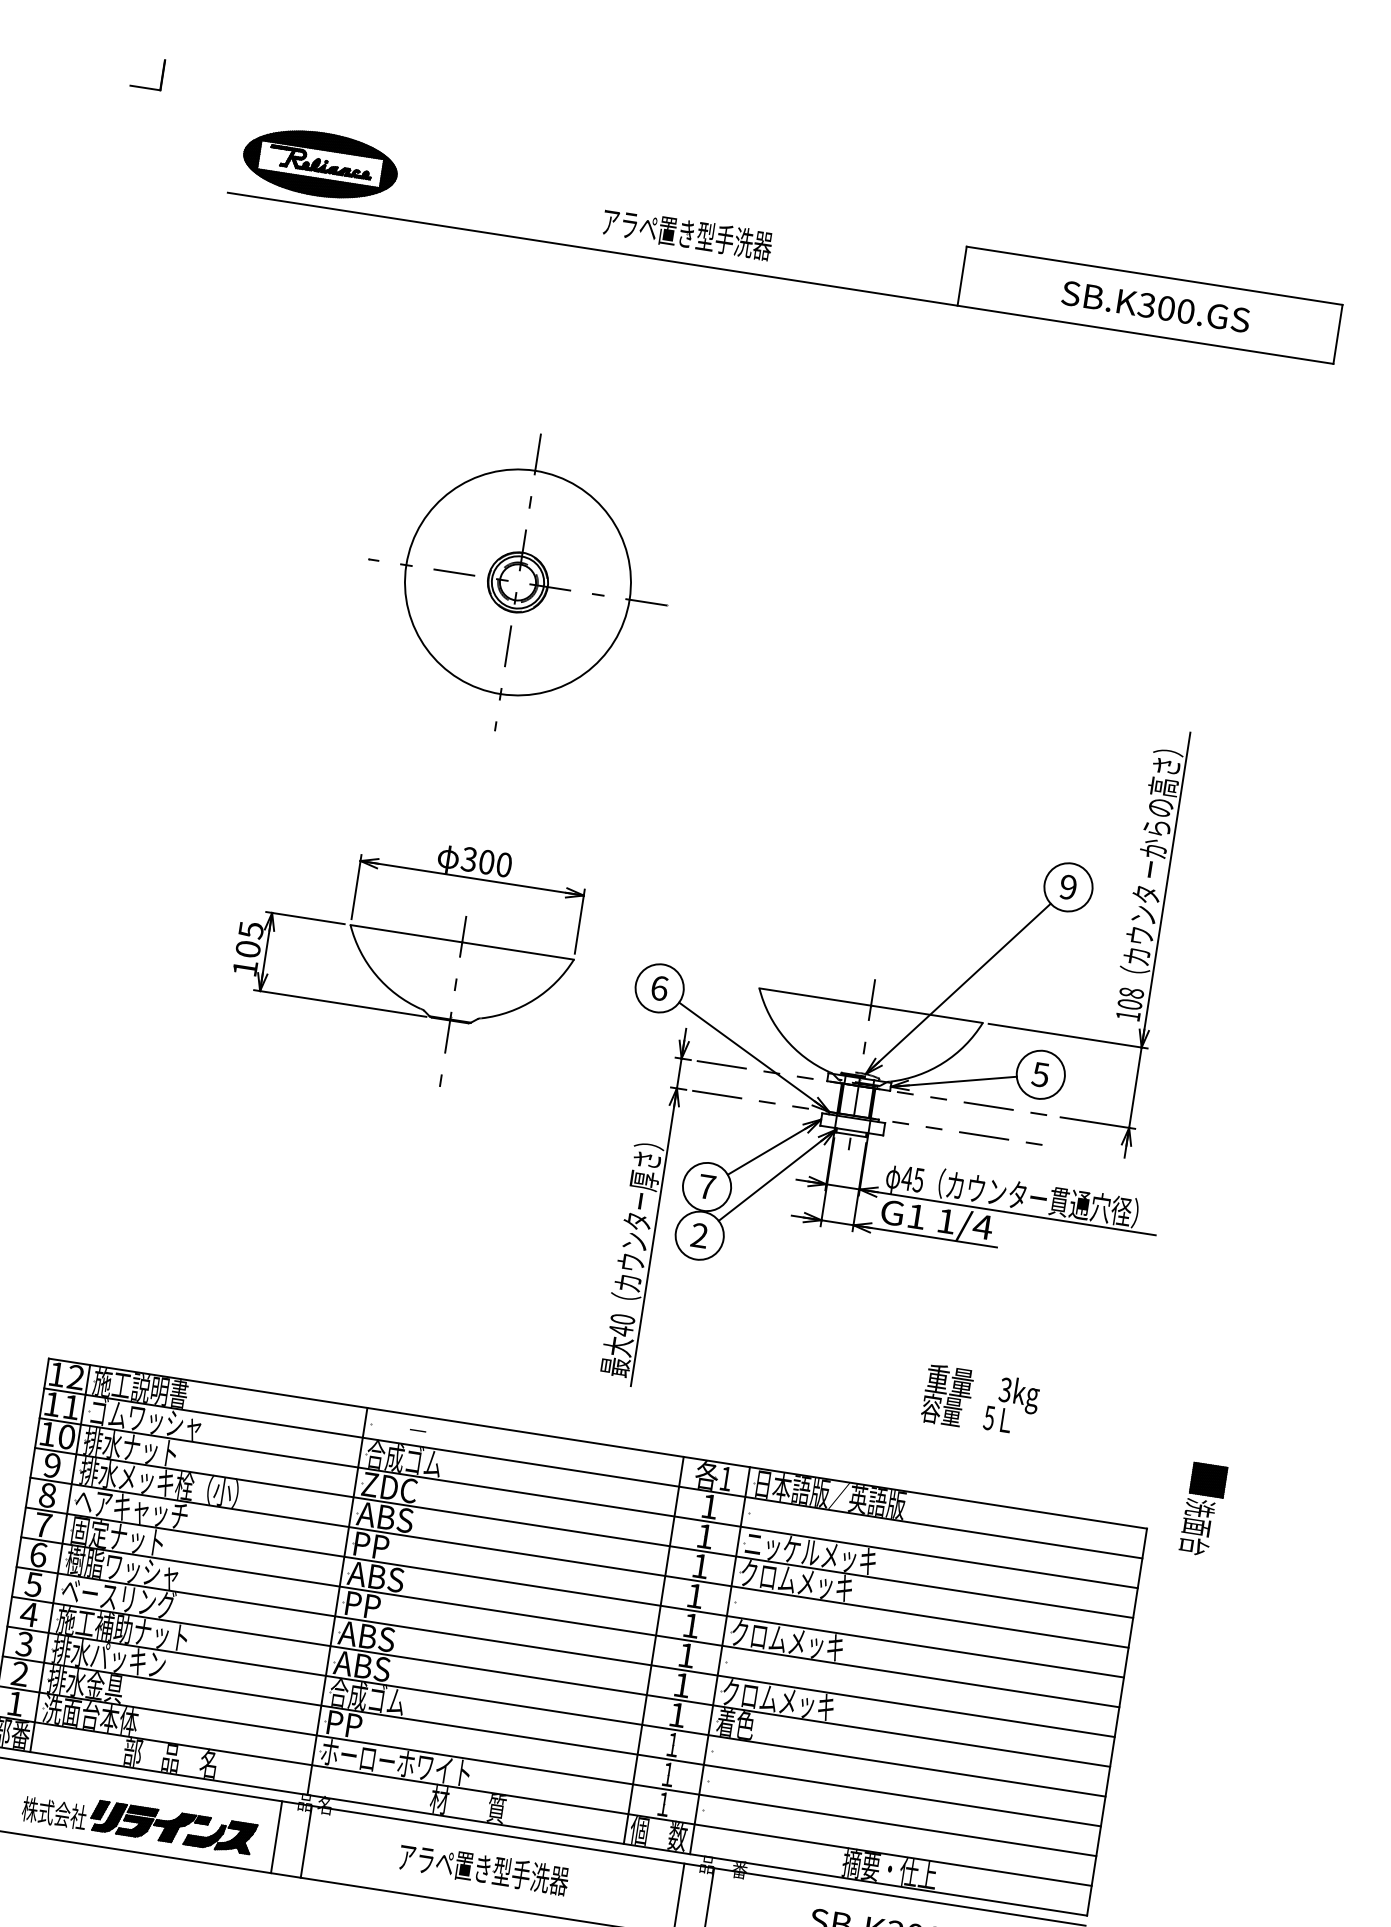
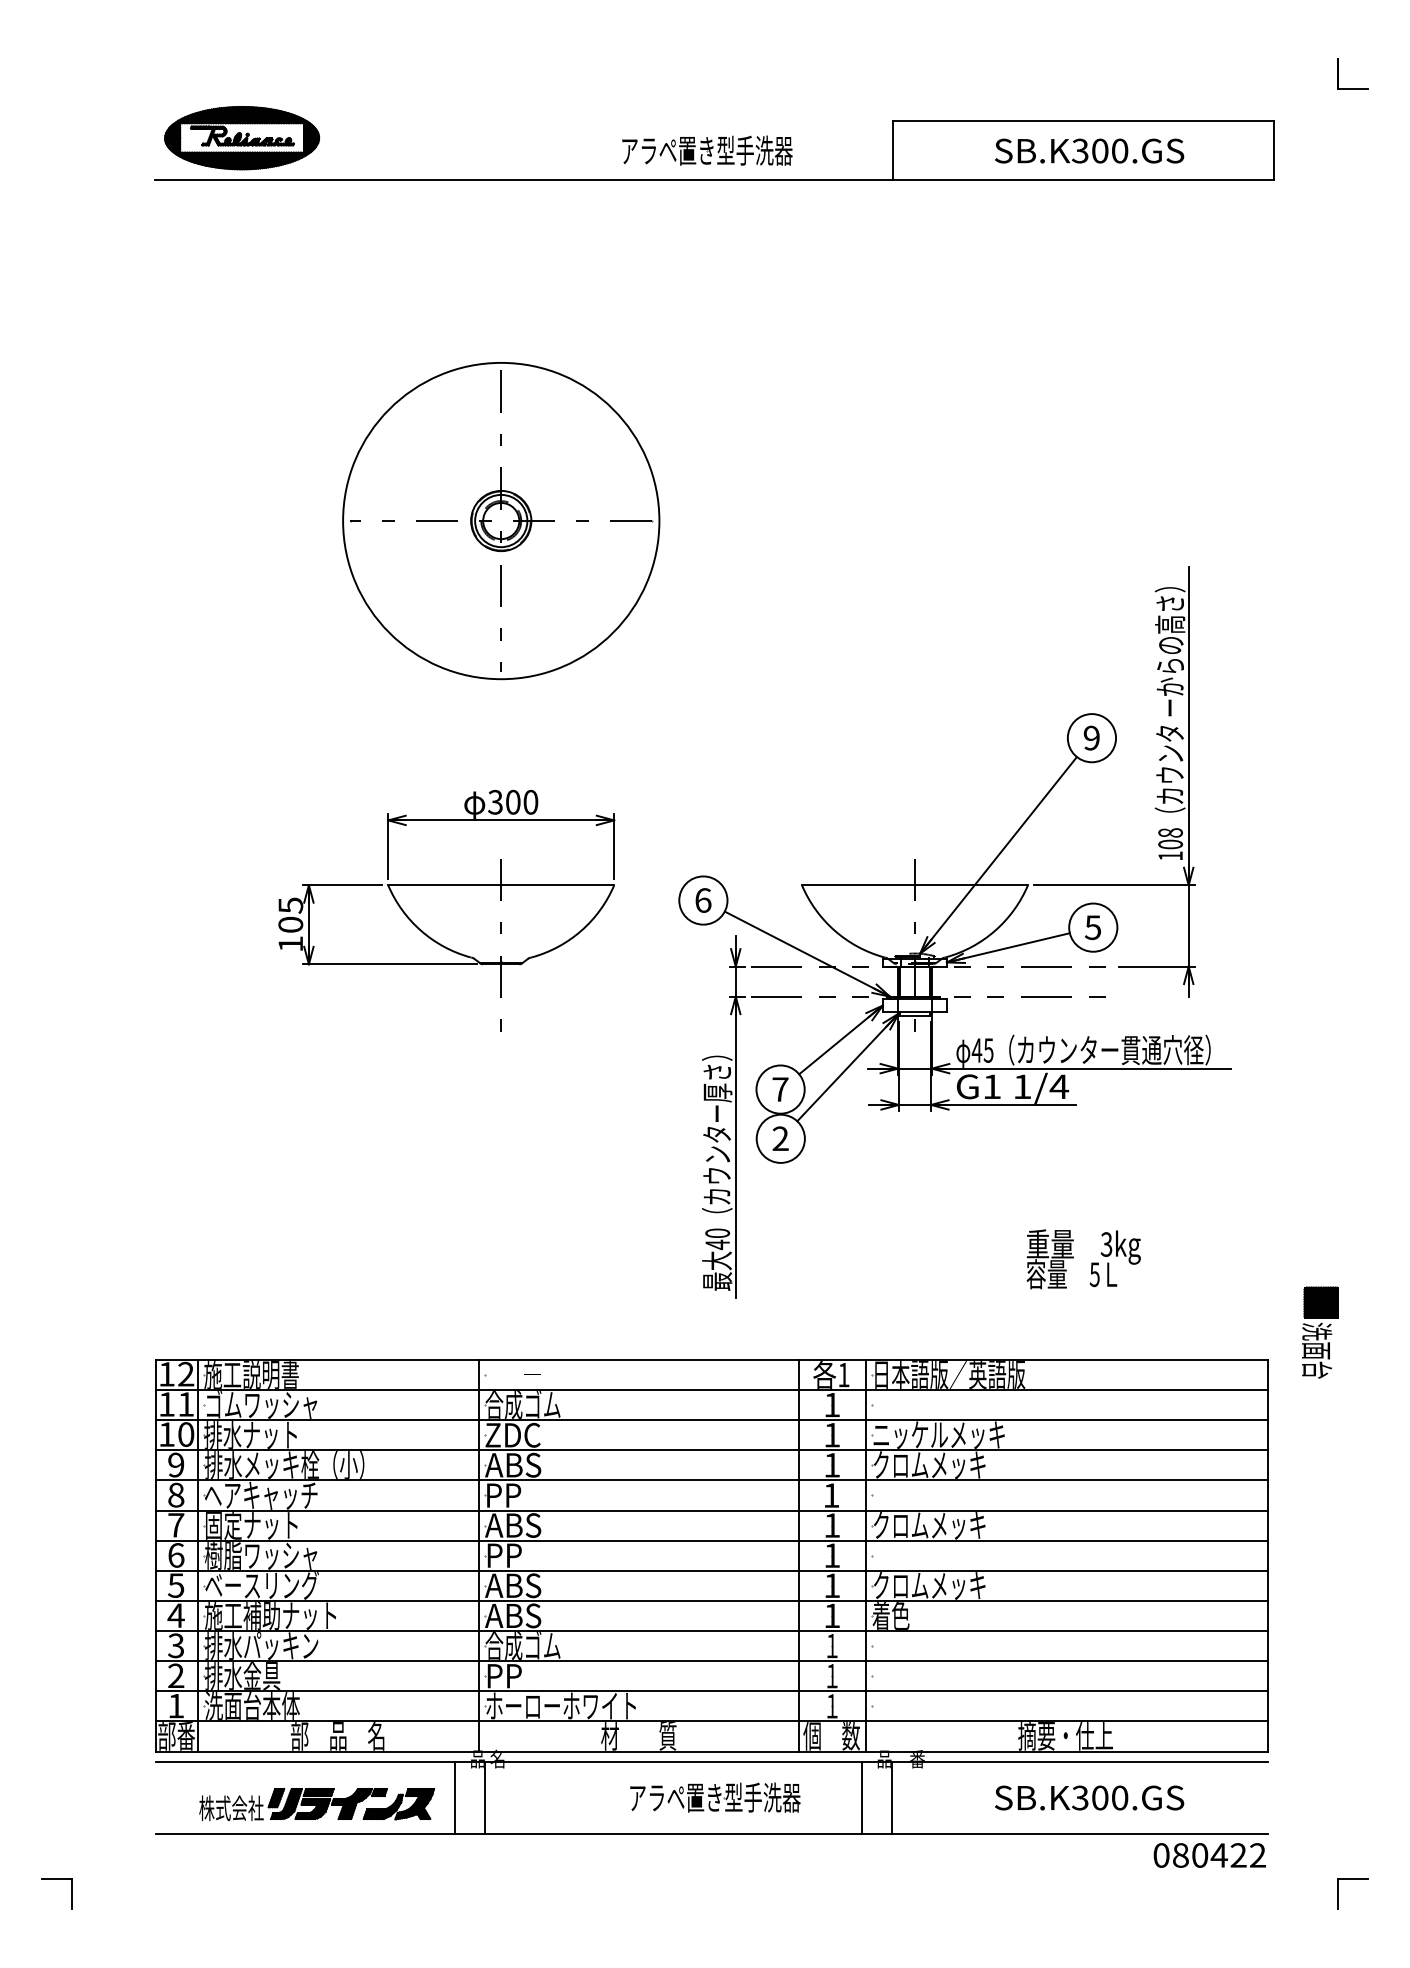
part: (161, 74) -> (71, 73), removed
part: (687, 233) -> (707, 150), moved
circle: (518, 582) -> (501, 521), size x1.4
part: (484, 1868) -> (715, 1797), moved

